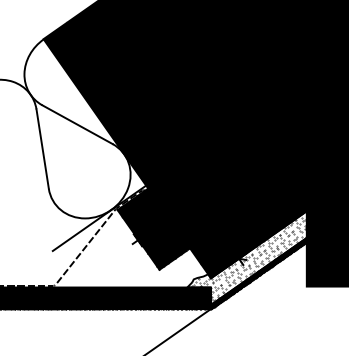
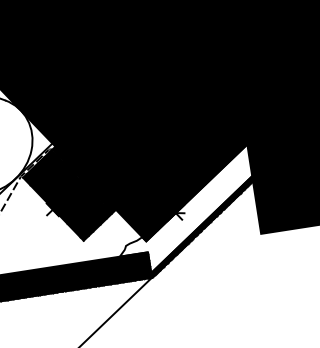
hatch: (263, 249) -> (203, 197), removed

